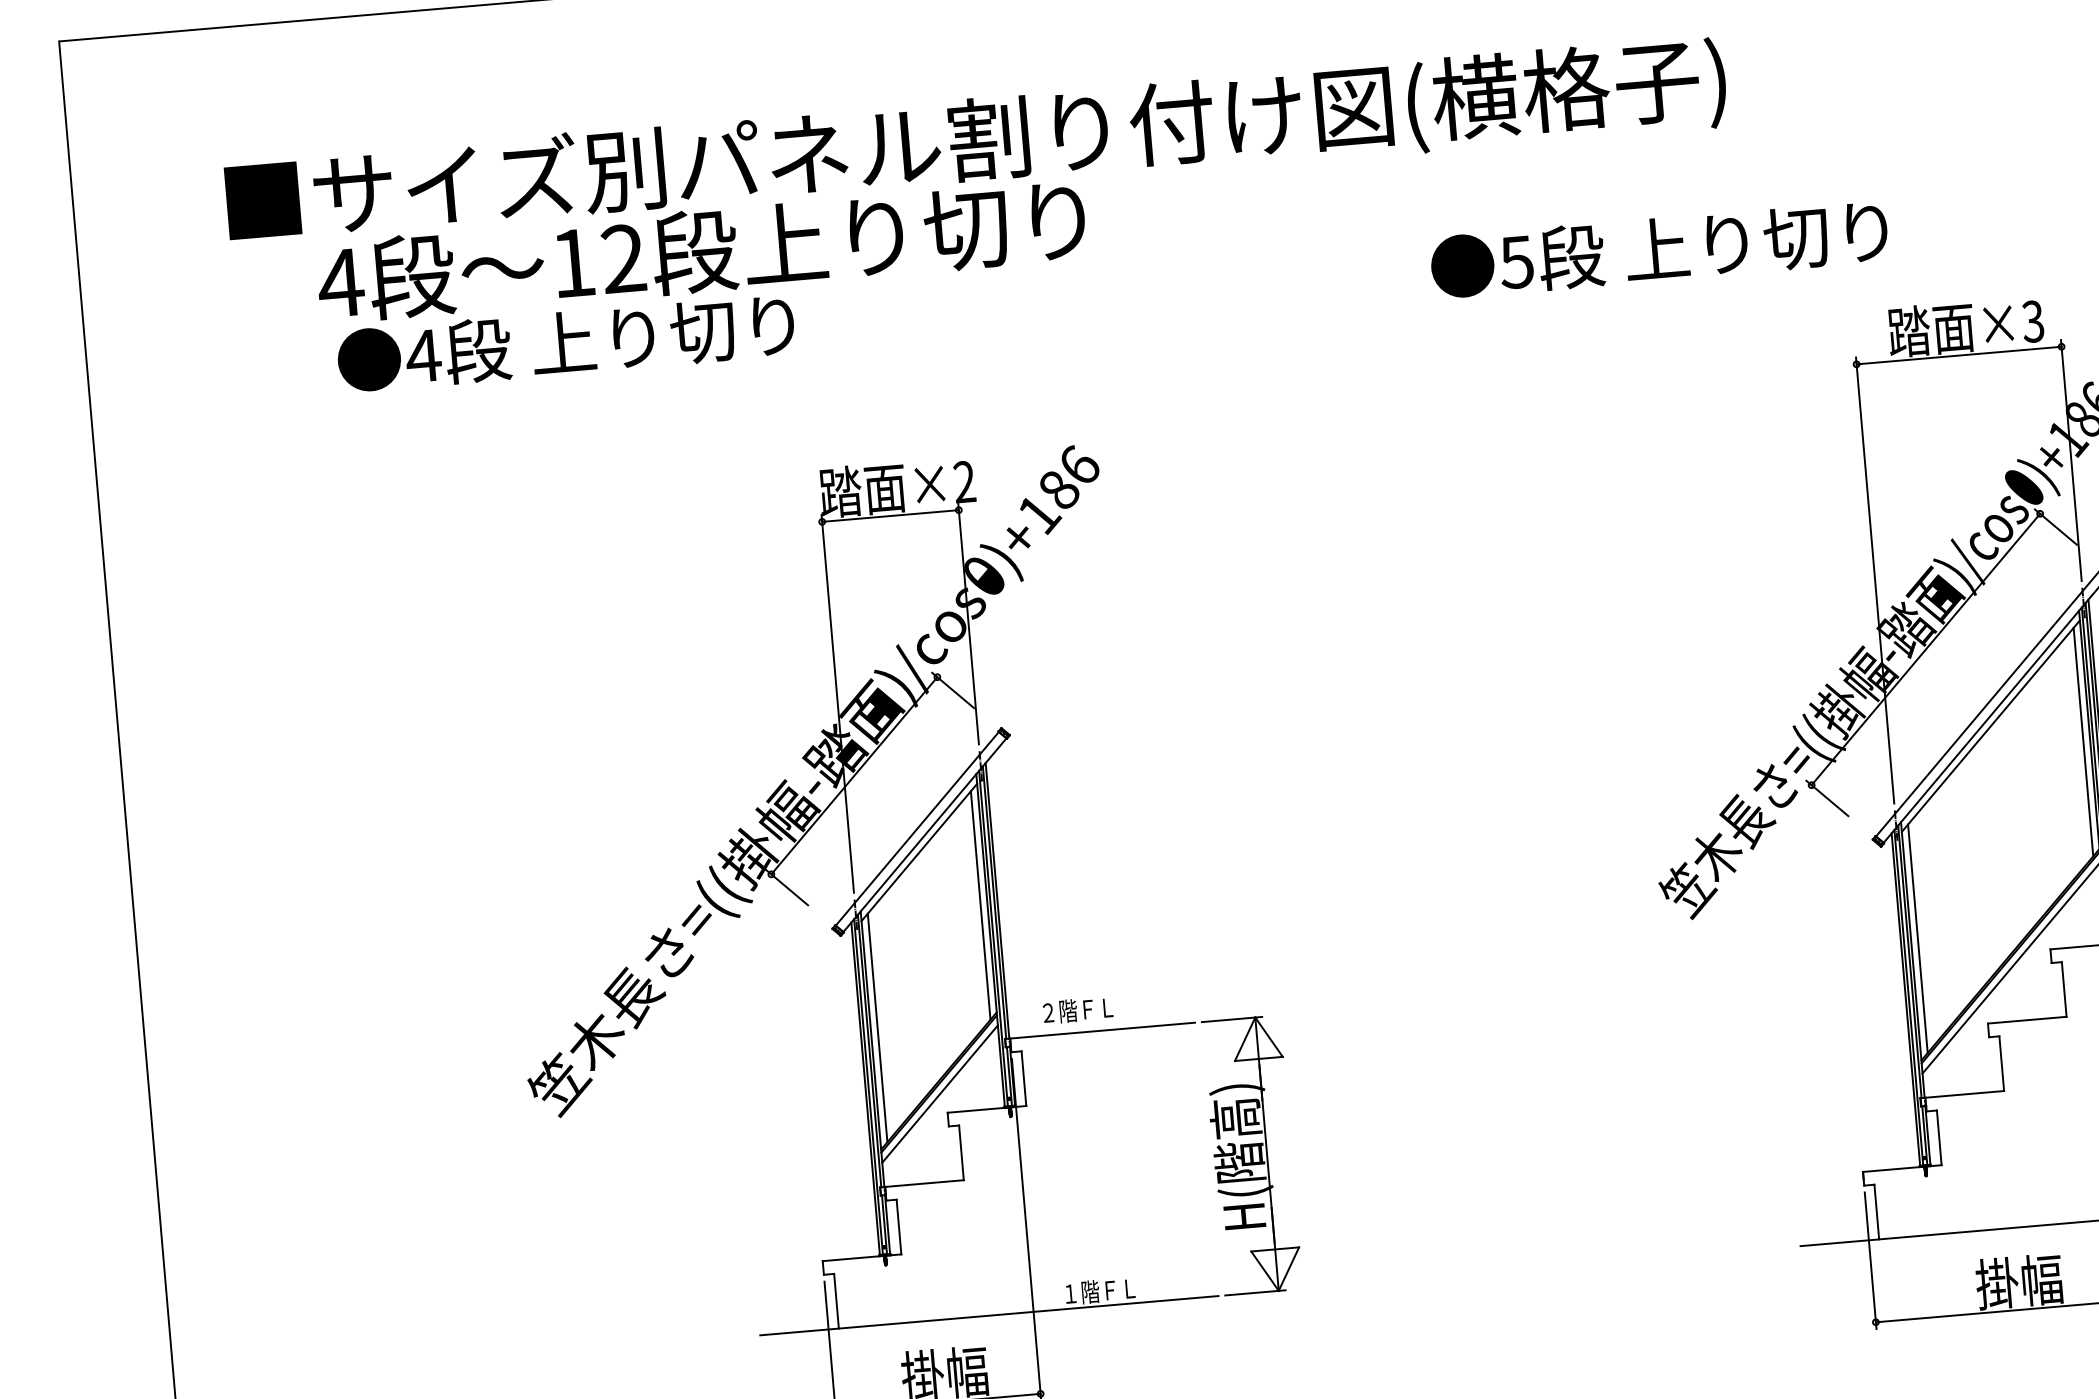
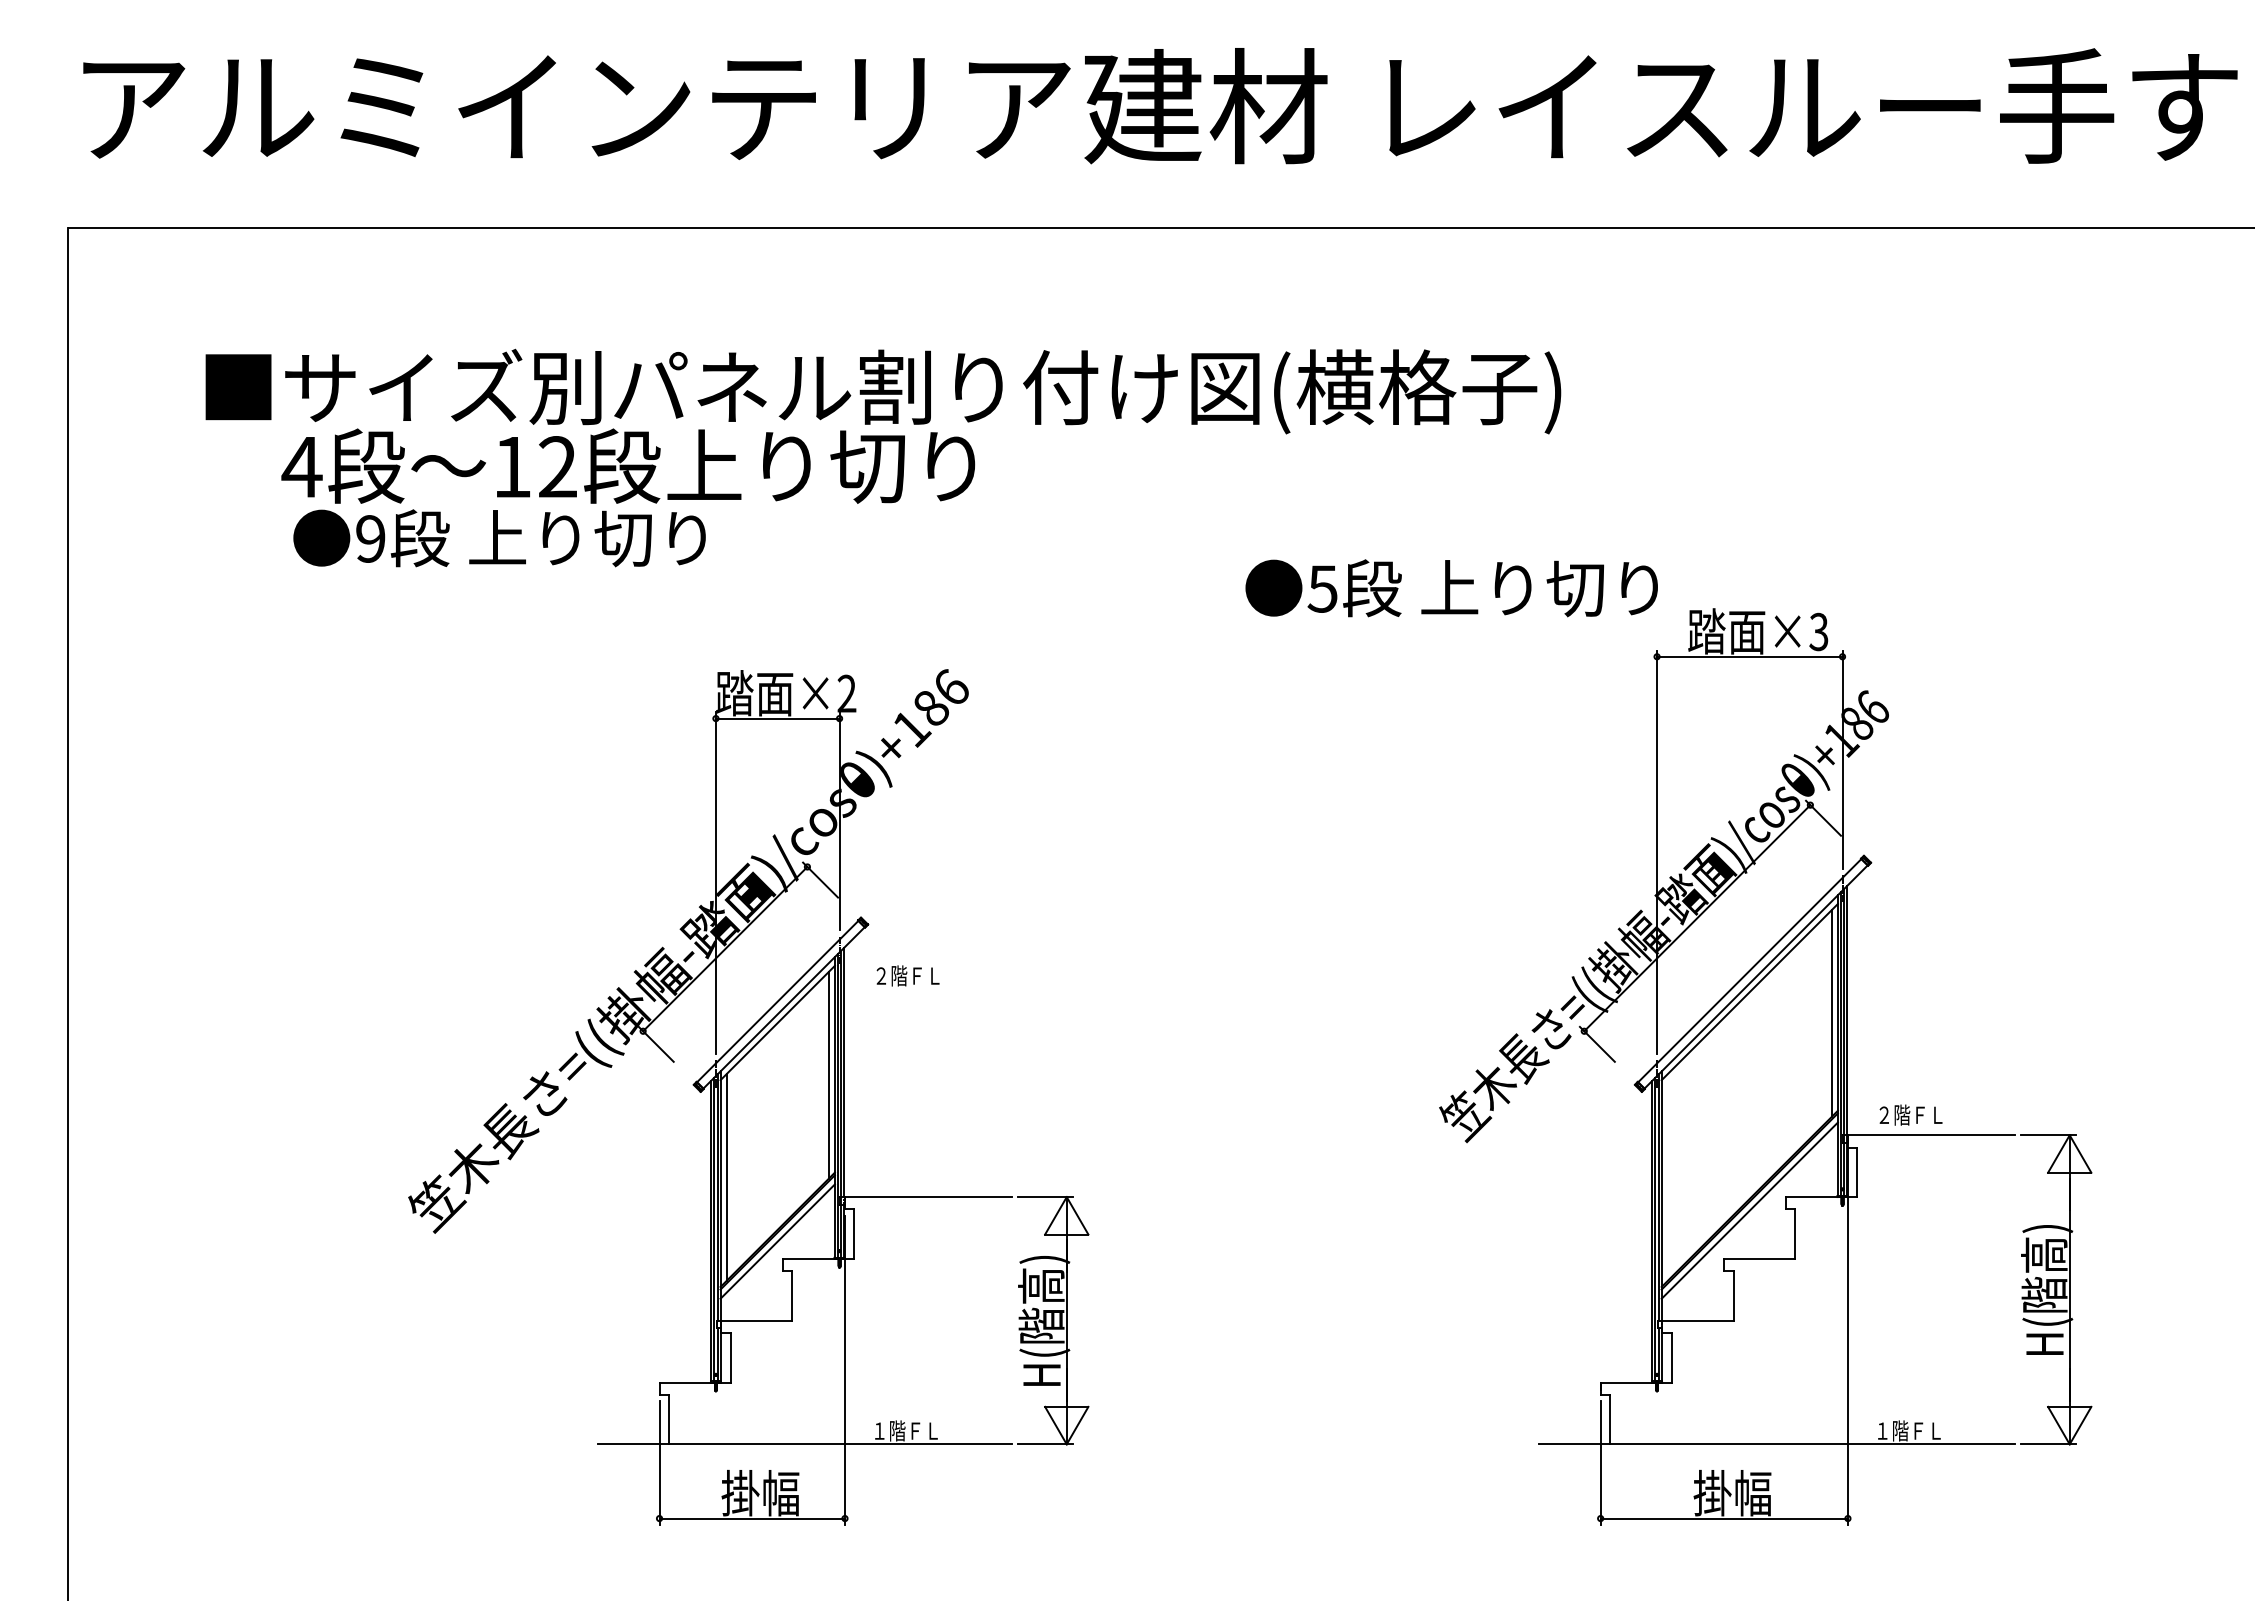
text: (1659, 249) -> (1451, 588), moved
text: (423, 355) -> (370, 538), 4 -> 9
line: (1917, 938) -> (1667, 1177), removed
text: (1077, 1009) -> (907, 975), moved

